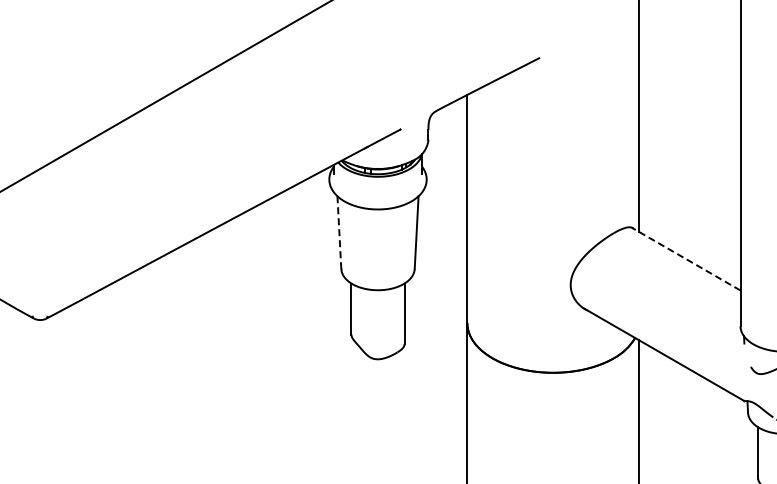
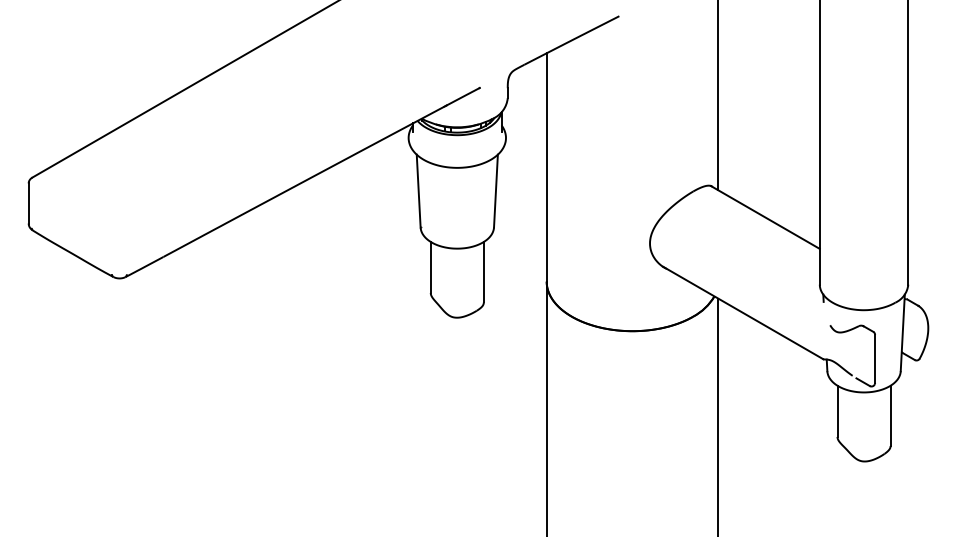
line: (339, 233) -> (418, 191), dashed -> solid
line: (686, 259) -> (765, 217), dashed -> solid

